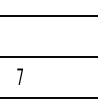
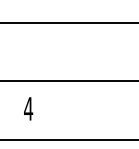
text: (19, 76) -> (27, 108), 7 -> 4

